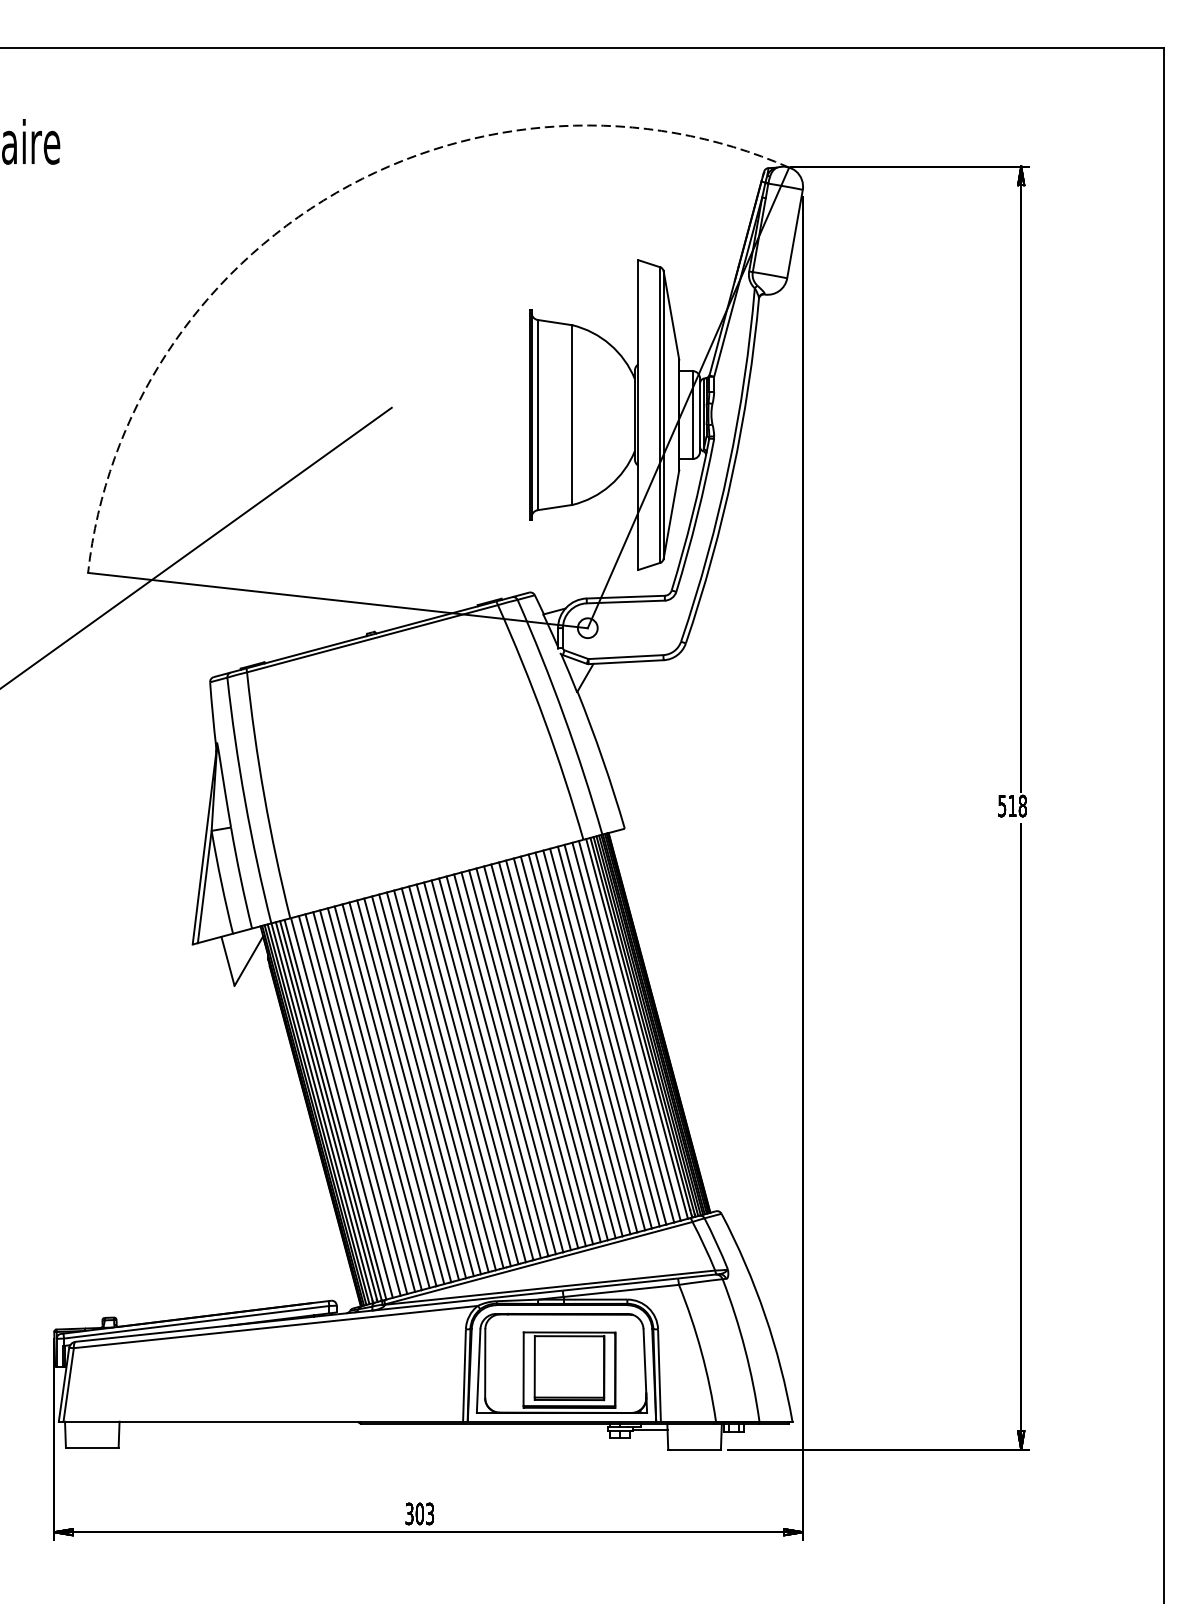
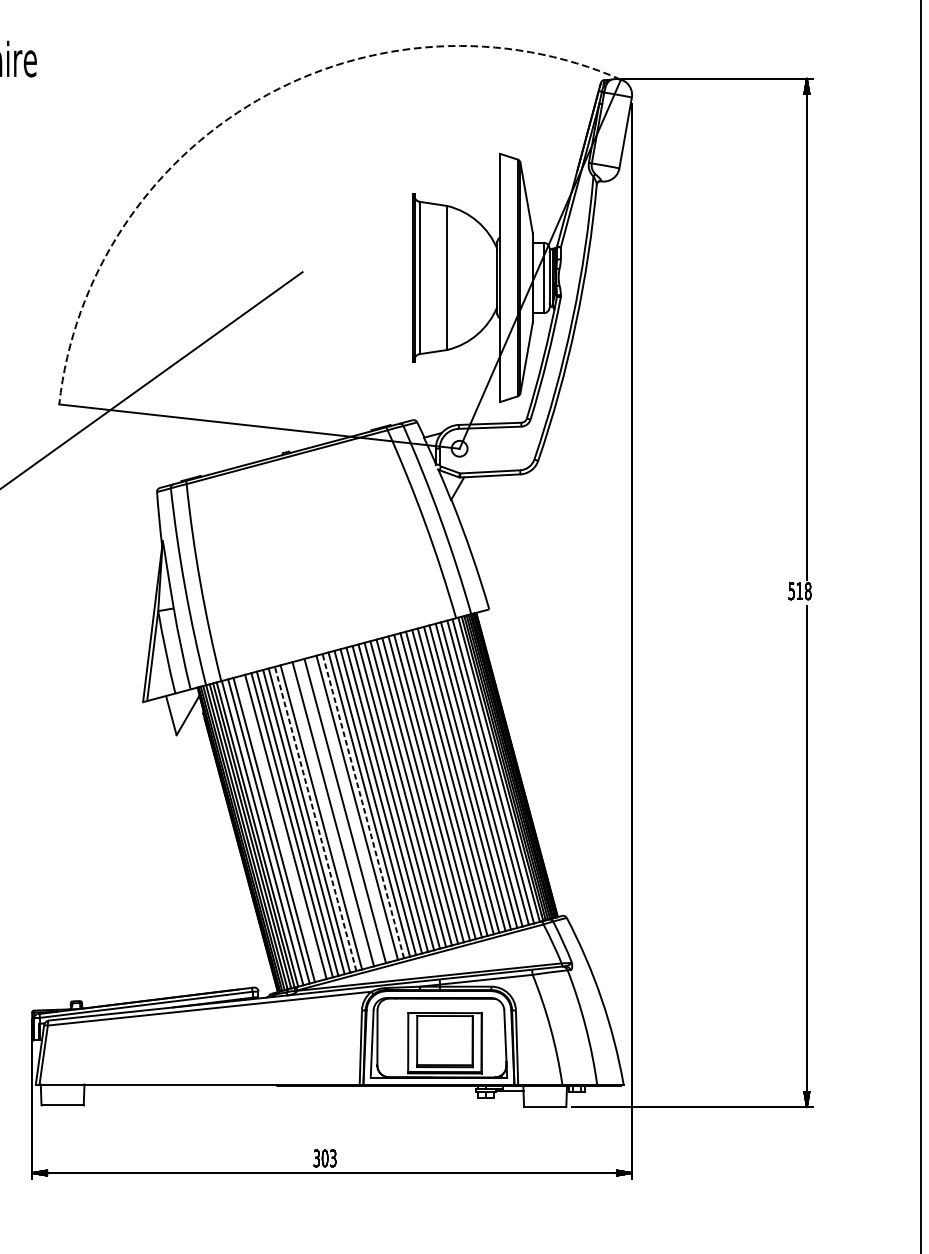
line: (467, 1074) -> (363, 806), solid -> dashed
line: (452, 1078) -> (351, 809), removed
line: (437, 1082) -> (339, 812), removed
line: (422, 1086) -> (327, 815), removed
line: (408, 1090) -> (315, 819), solid -> dashed
line: (364, 1101) -> (280, 827), removed

